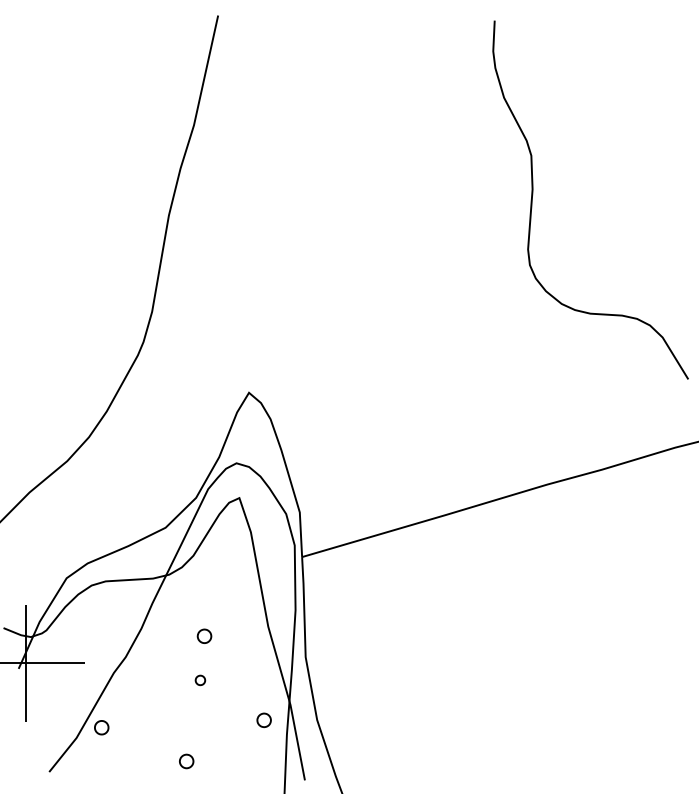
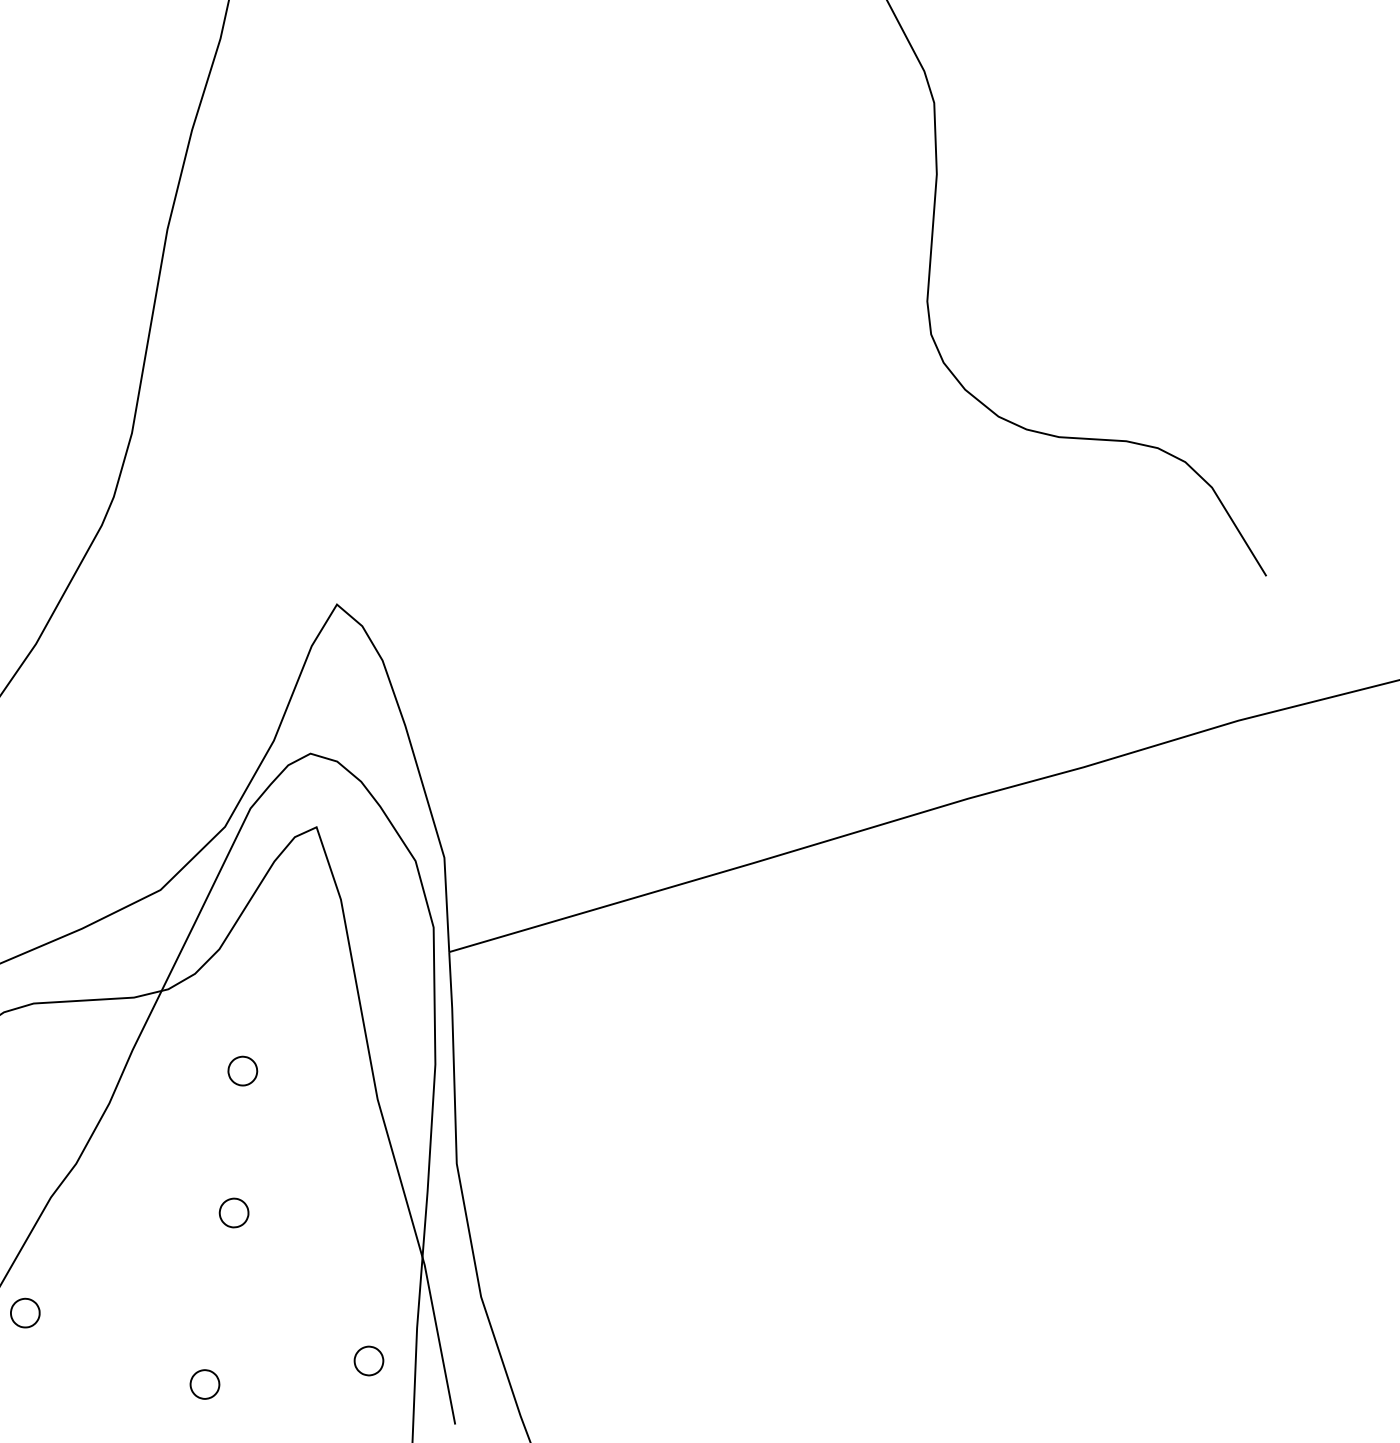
part: (204, 635) -> (242, 1069), moved
part: (200, 680) -> (234, 1213), size x1.43
part: (263, 720) -> (367, 1361), moved

